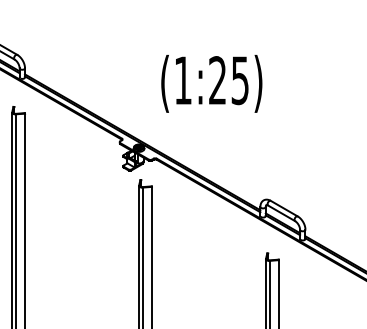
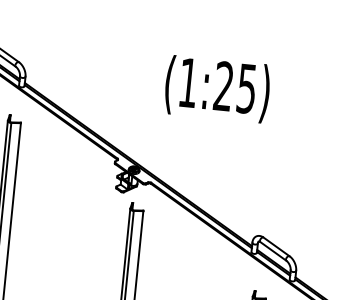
text: (211, 83) -> (217, 88), moved

